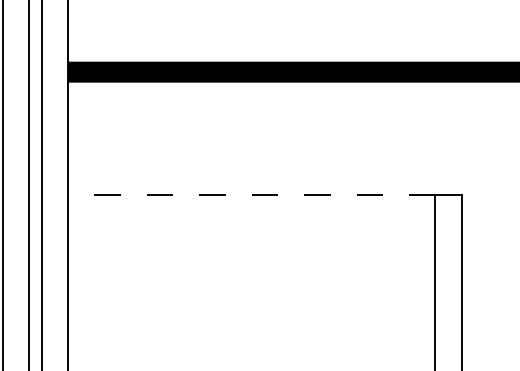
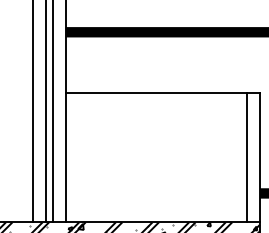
line: (252, 194) -> (156, 92), dashed -> solid

